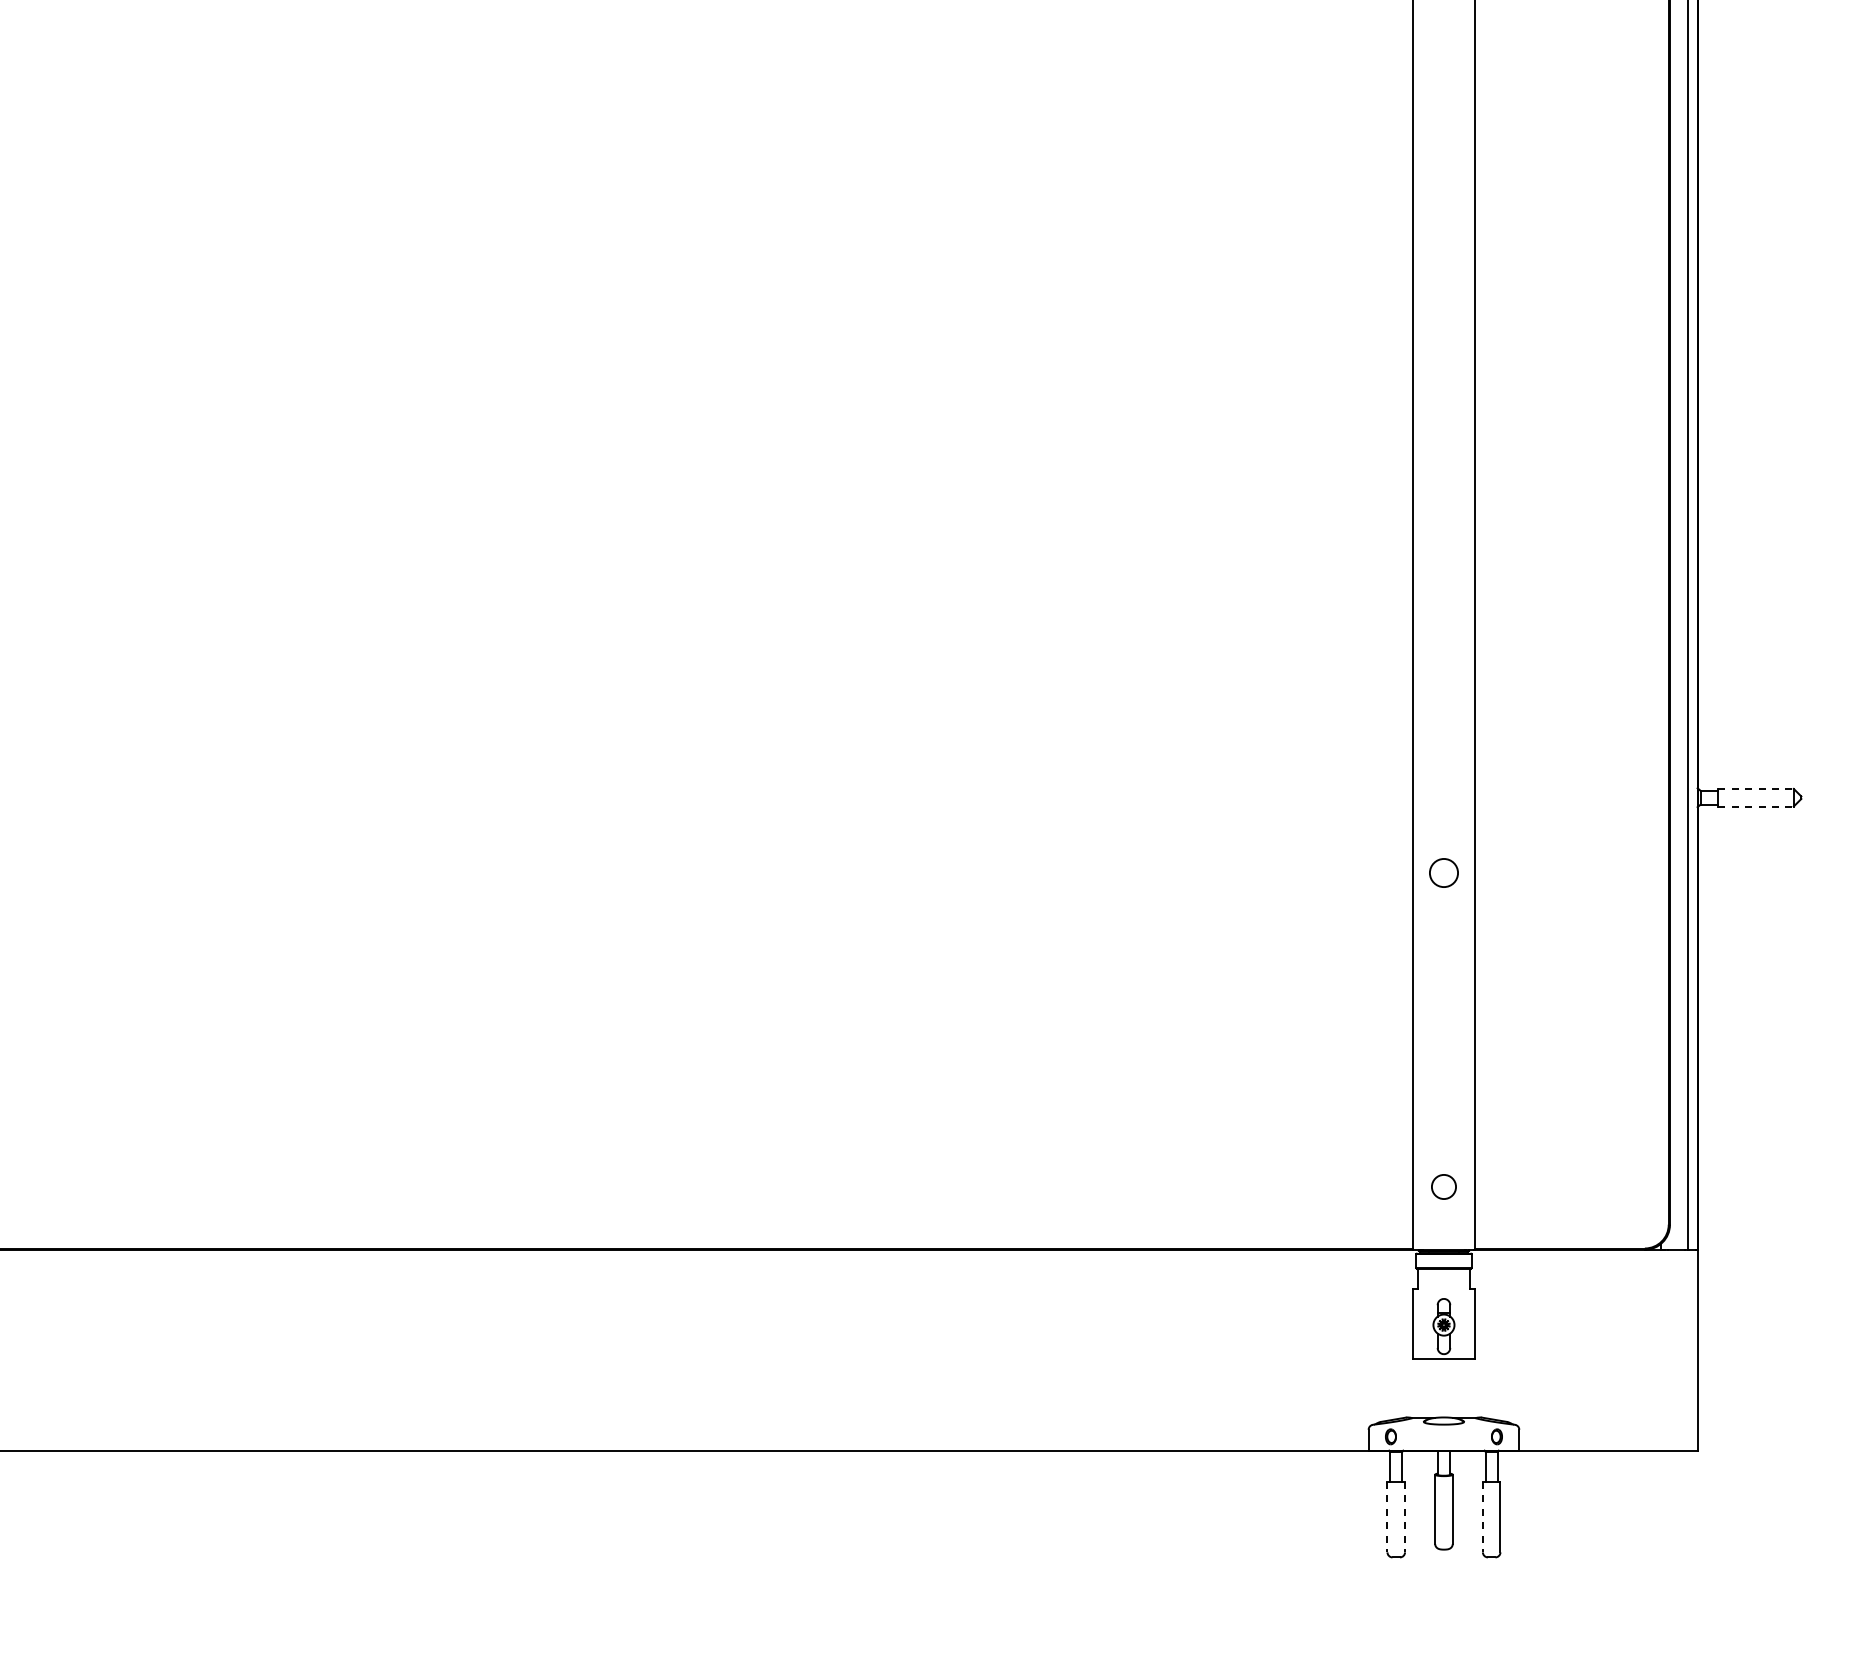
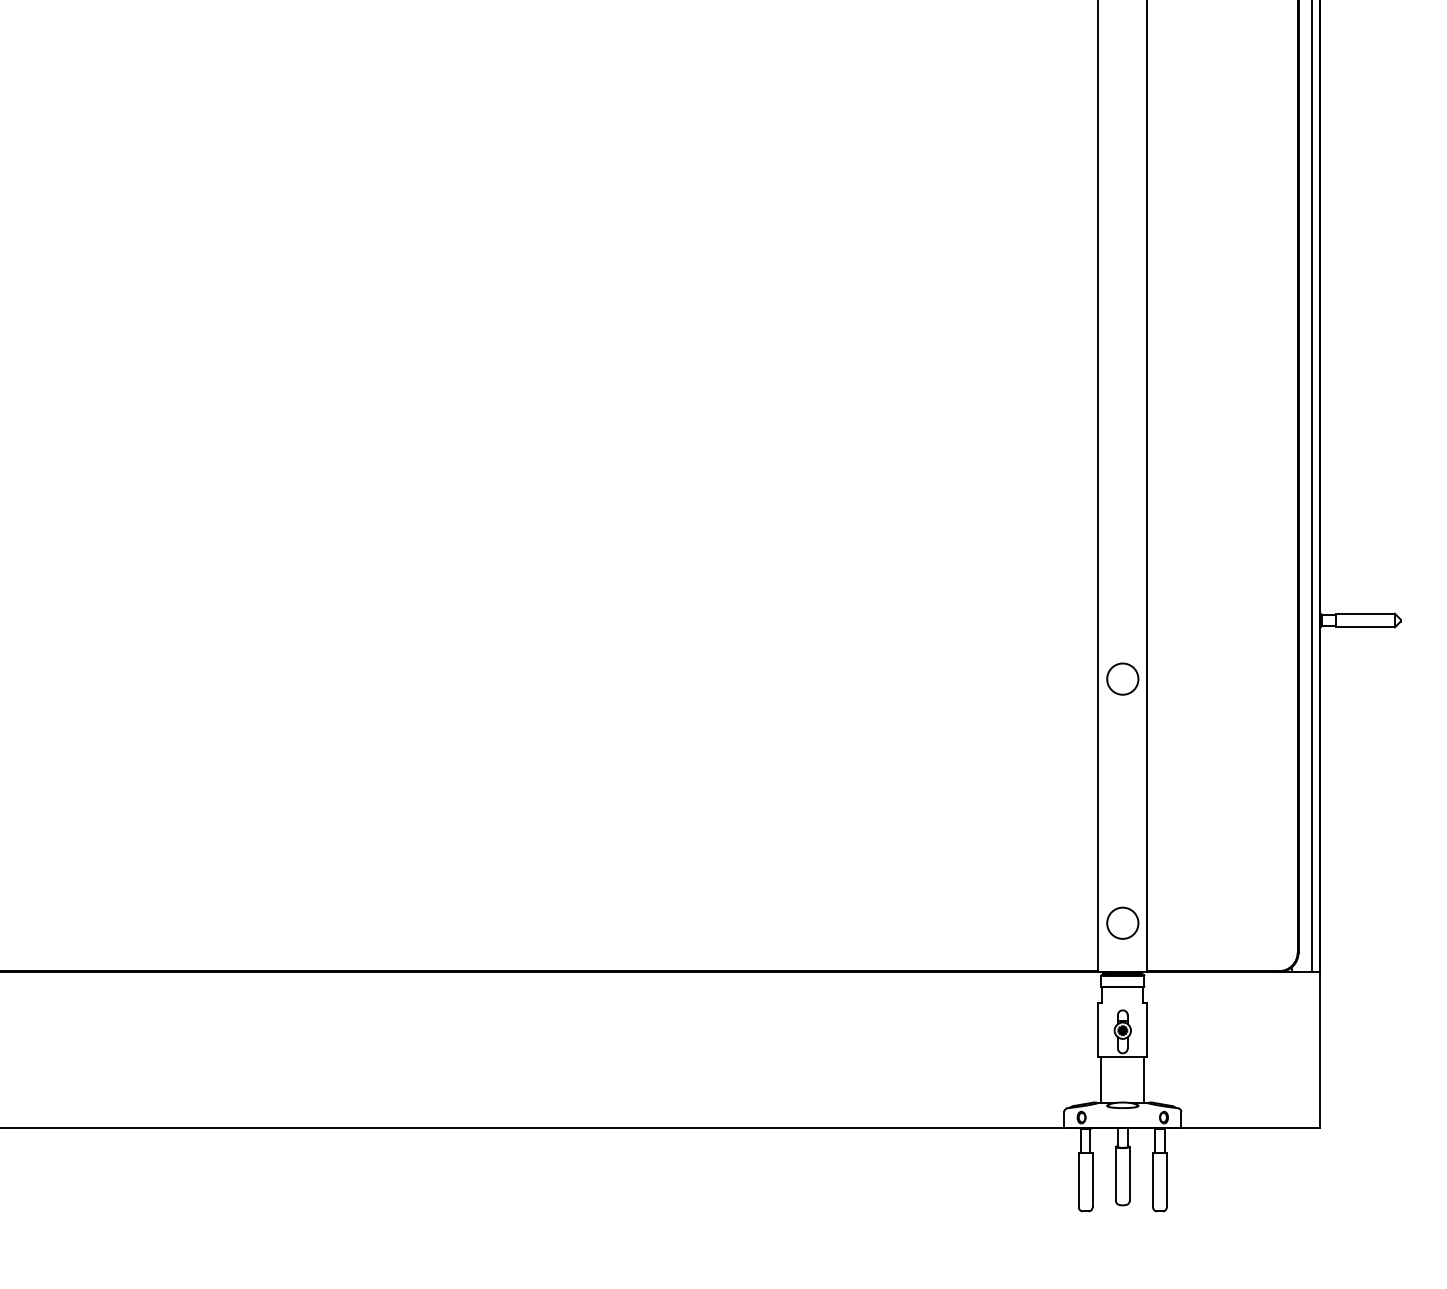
line: (1756, 788) -> (1365, 613), dashed -> solid
line: (1756, 806) -> (1365, 627), dashed -> solid
circle: (1443, 872) -> (1122, 678), size x1.43
circle: (1443, 1186) -> (1122, 922), size x1.67
line: (1416, 1388) -> (1101, 1080), added
line: (1471, 1388) -> (1144, 1080), added
line: (1387, 1517) -> (1078, 1180), dashed -> solid
line: (1405, 1517) -> (1092, 1180), dashed -> solid
line: (1482, 1517) -> (1152, 1180), dashed -> solid

